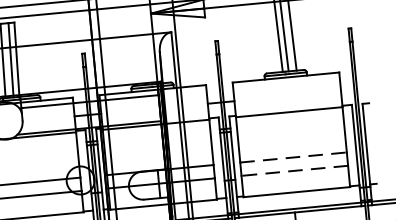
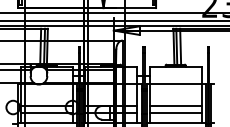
line: (293, 158) -> (175, 106), dashed -> solid
line: (294, 170) -> (175, 112), dashed -> solid

